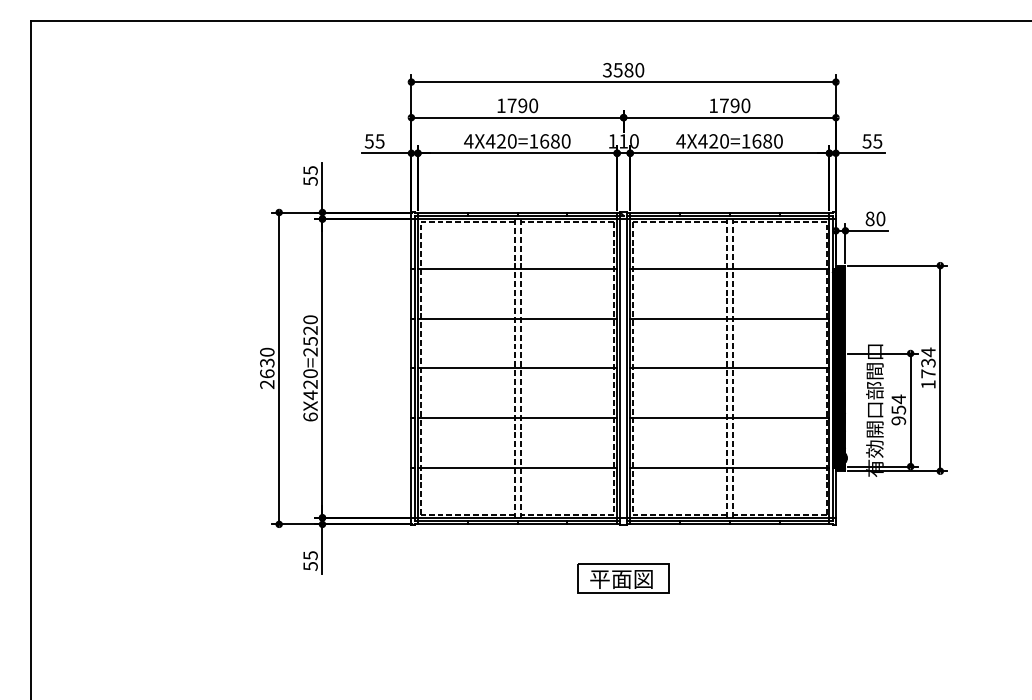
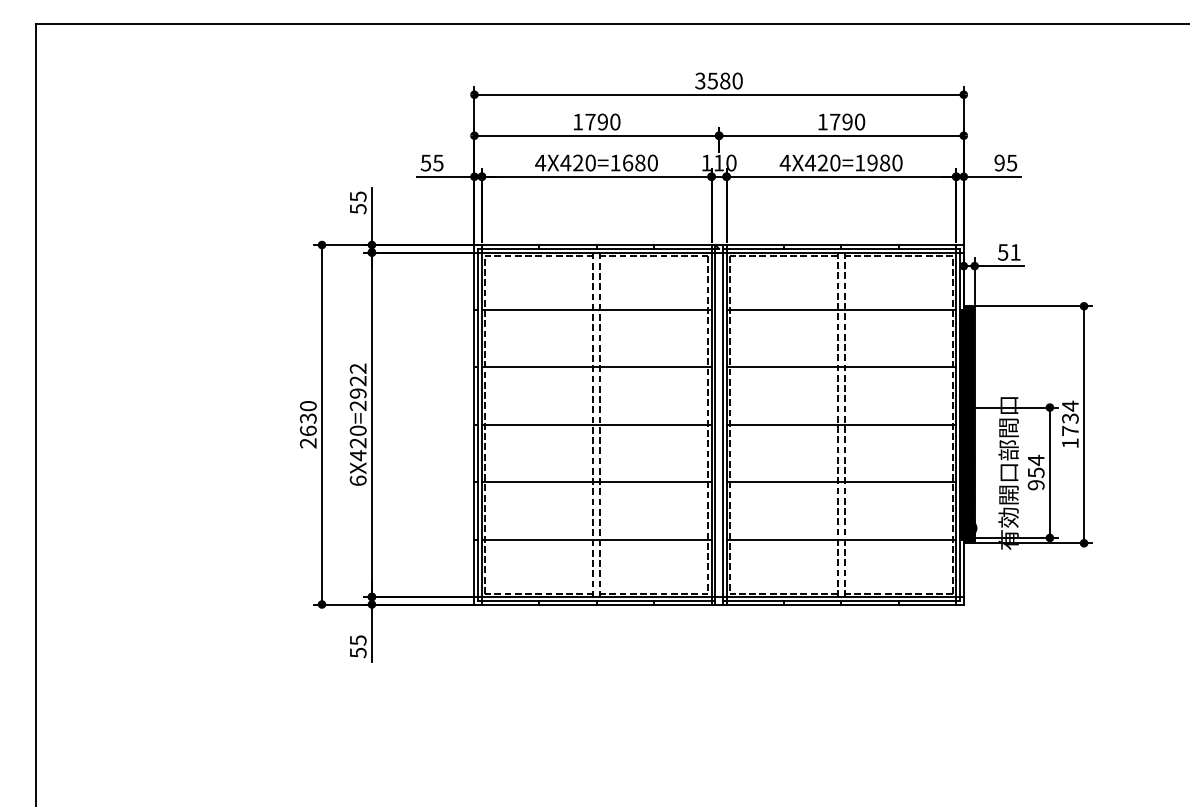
text: (756, 140) -> (872, 162), 4X420=1680 -> 4X420=1980
text: (866, 140) -> (999, 162), 55 -> 95
text: (874, 218) -> (1008, 252), 80 -> 51
text: (309, 330) -> (357, 380), 6X420=2520 -> 6X420=2922
part: (623, 578) -> (718, 666), removed

